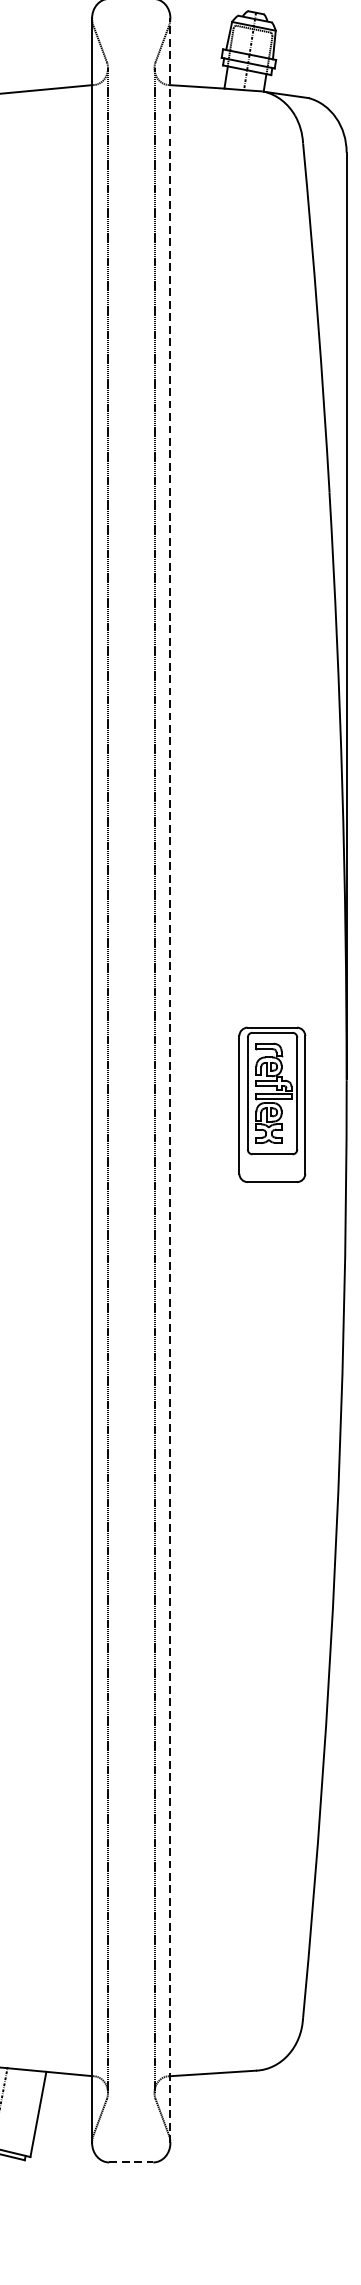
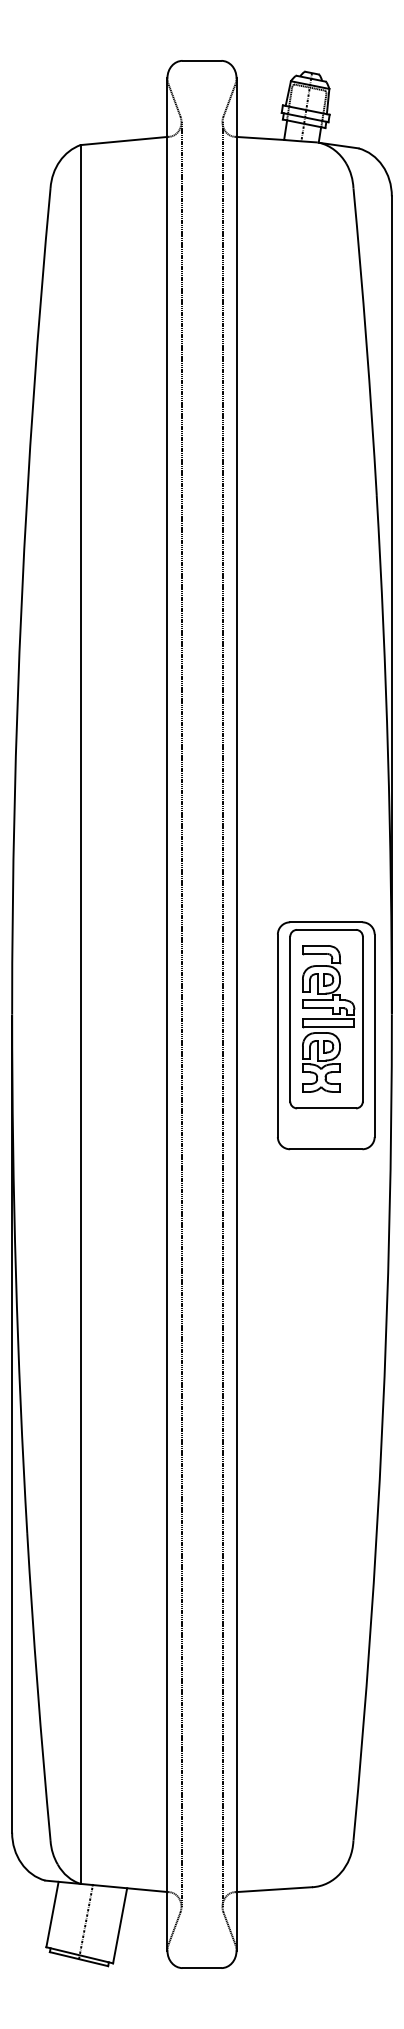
line: (170, 1079) -> (236, 1013), dashed -> solid
part: (272, 1104) -> (326, 1035), size x1.67
line: (131, 2162) -> (202, 1968), dashed -> solid

